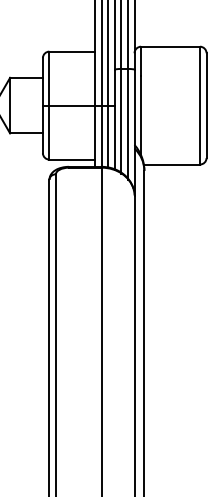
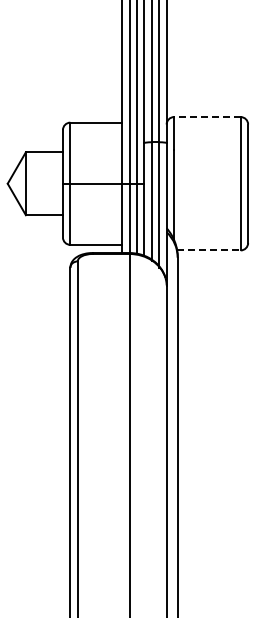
line: (169, 47) -> (206, 117), solid -> dashed
line: (171, 164) -> (208, 250), solid -> dashed

